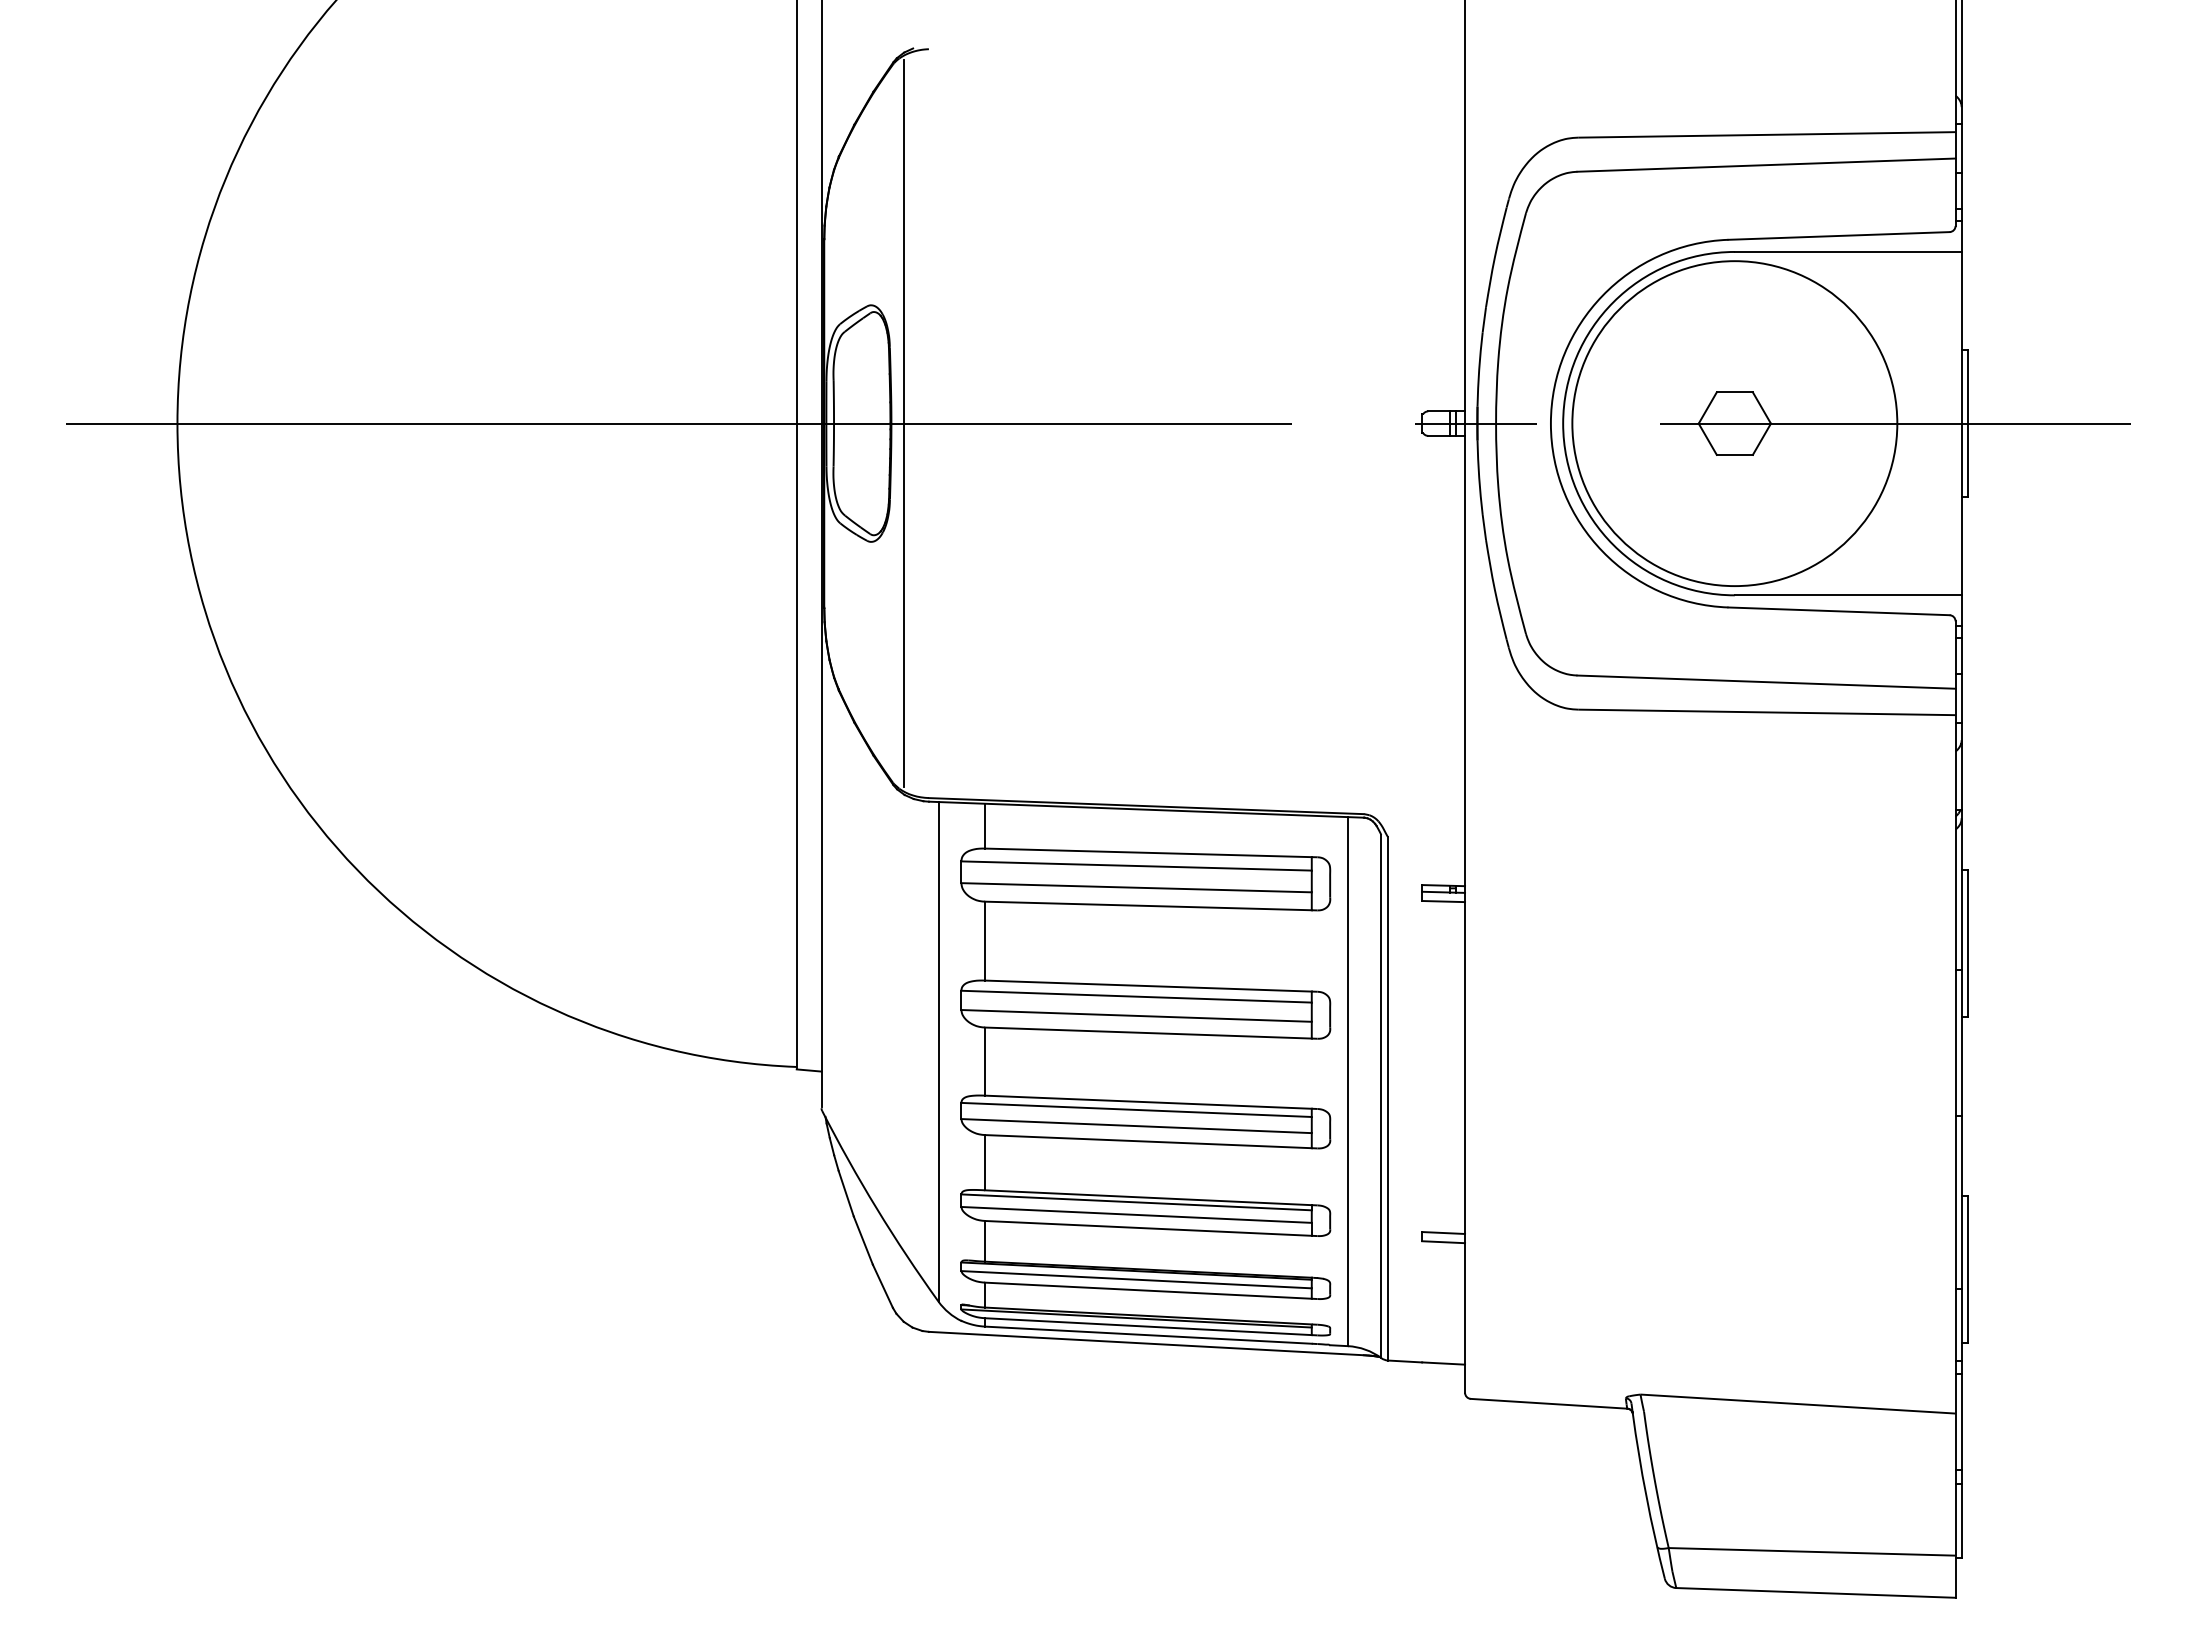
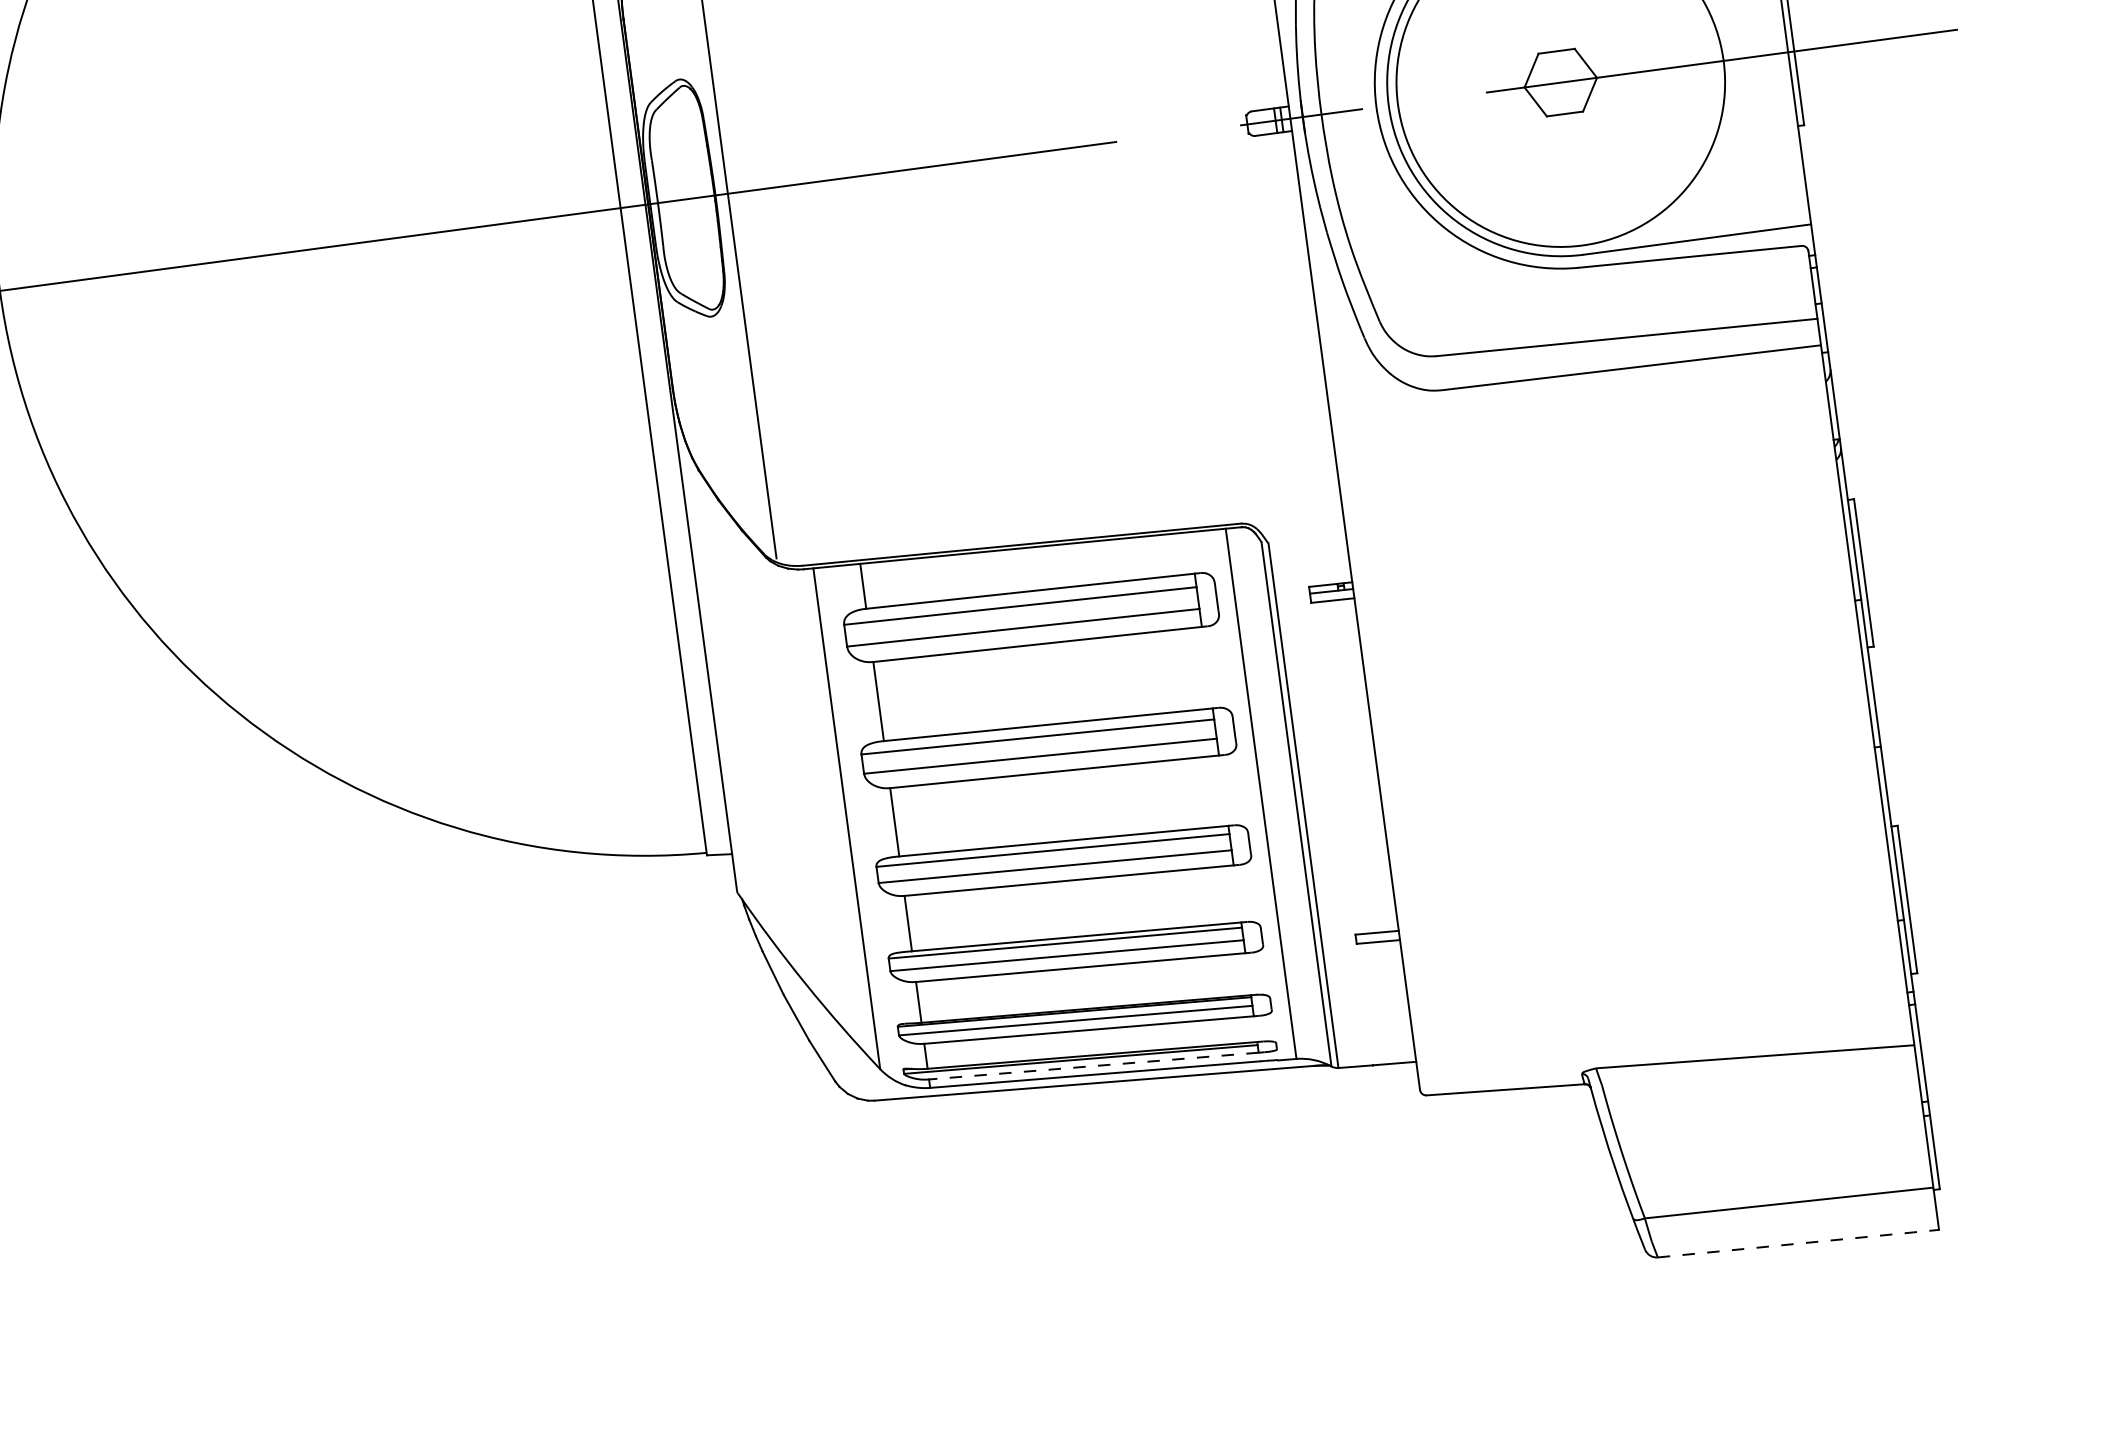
line: (1148, 1326) -> (1093, 1065), solid -> dashed
line: (1815, 1592) -> (1797, 1243), solid -> dashed

